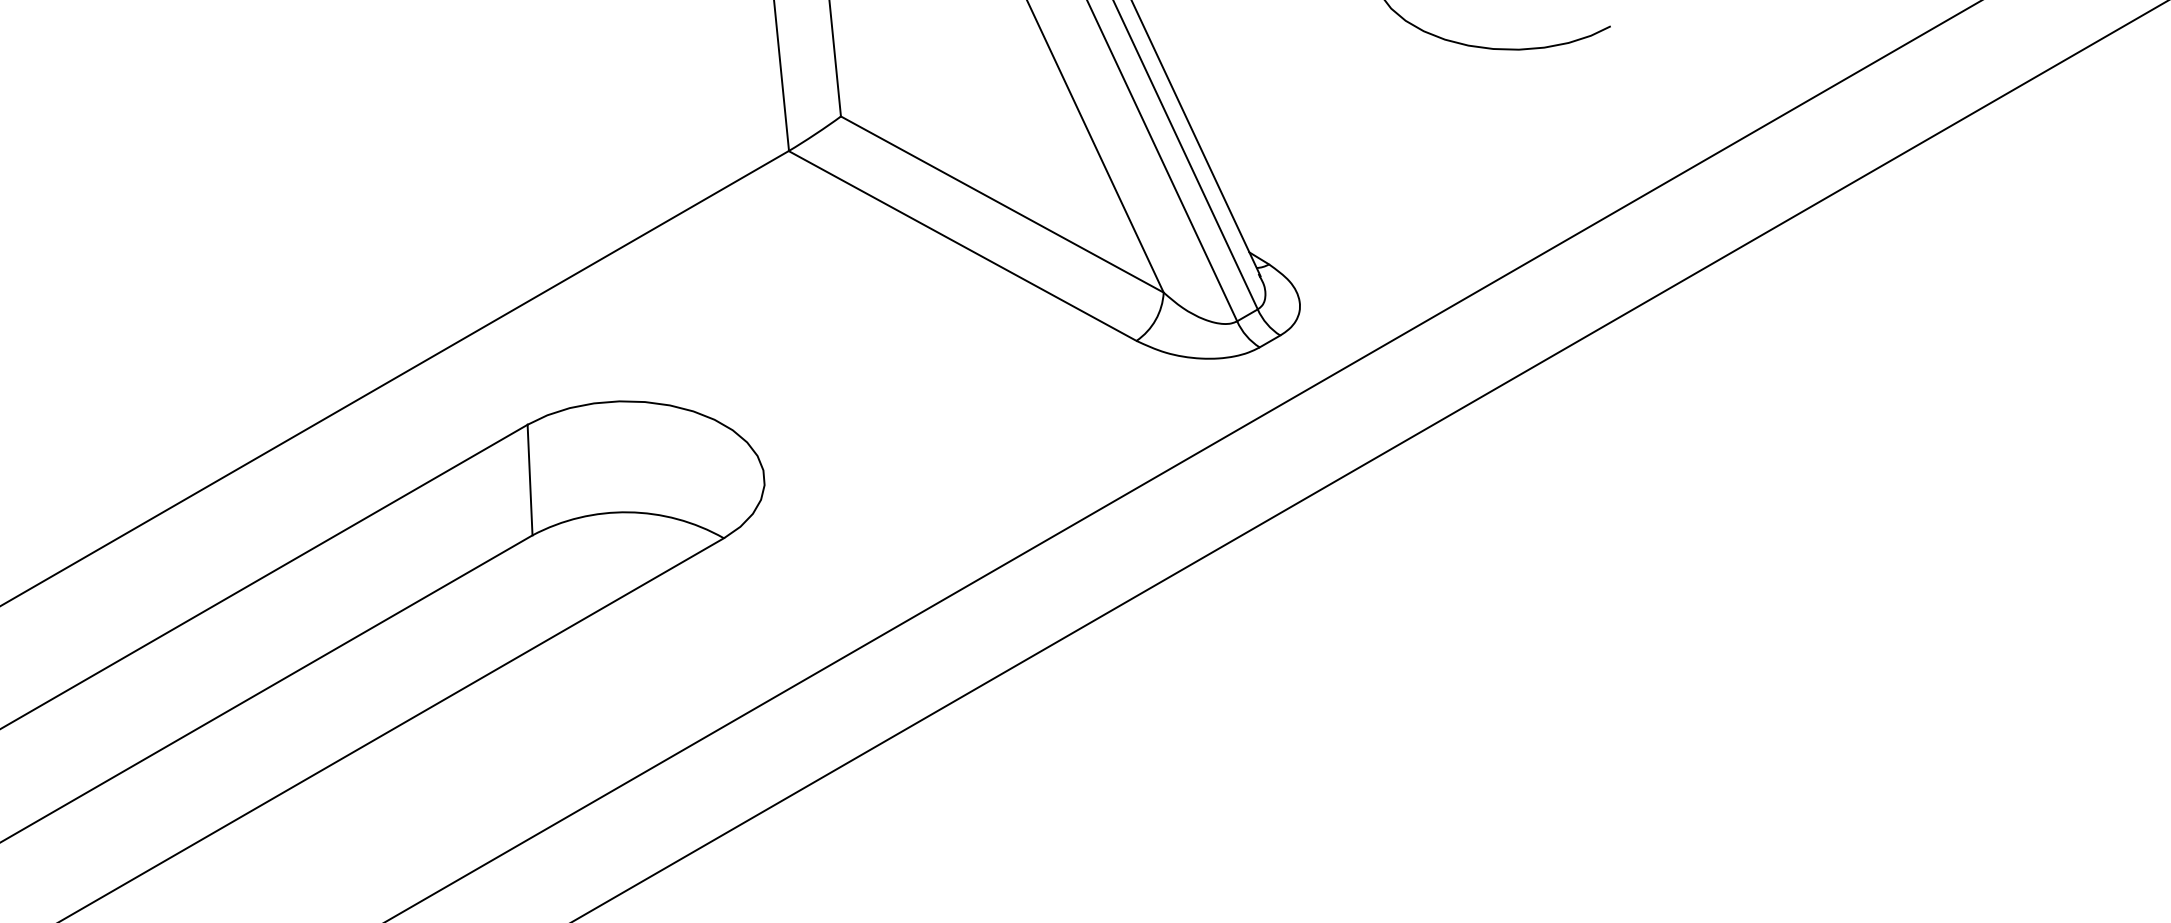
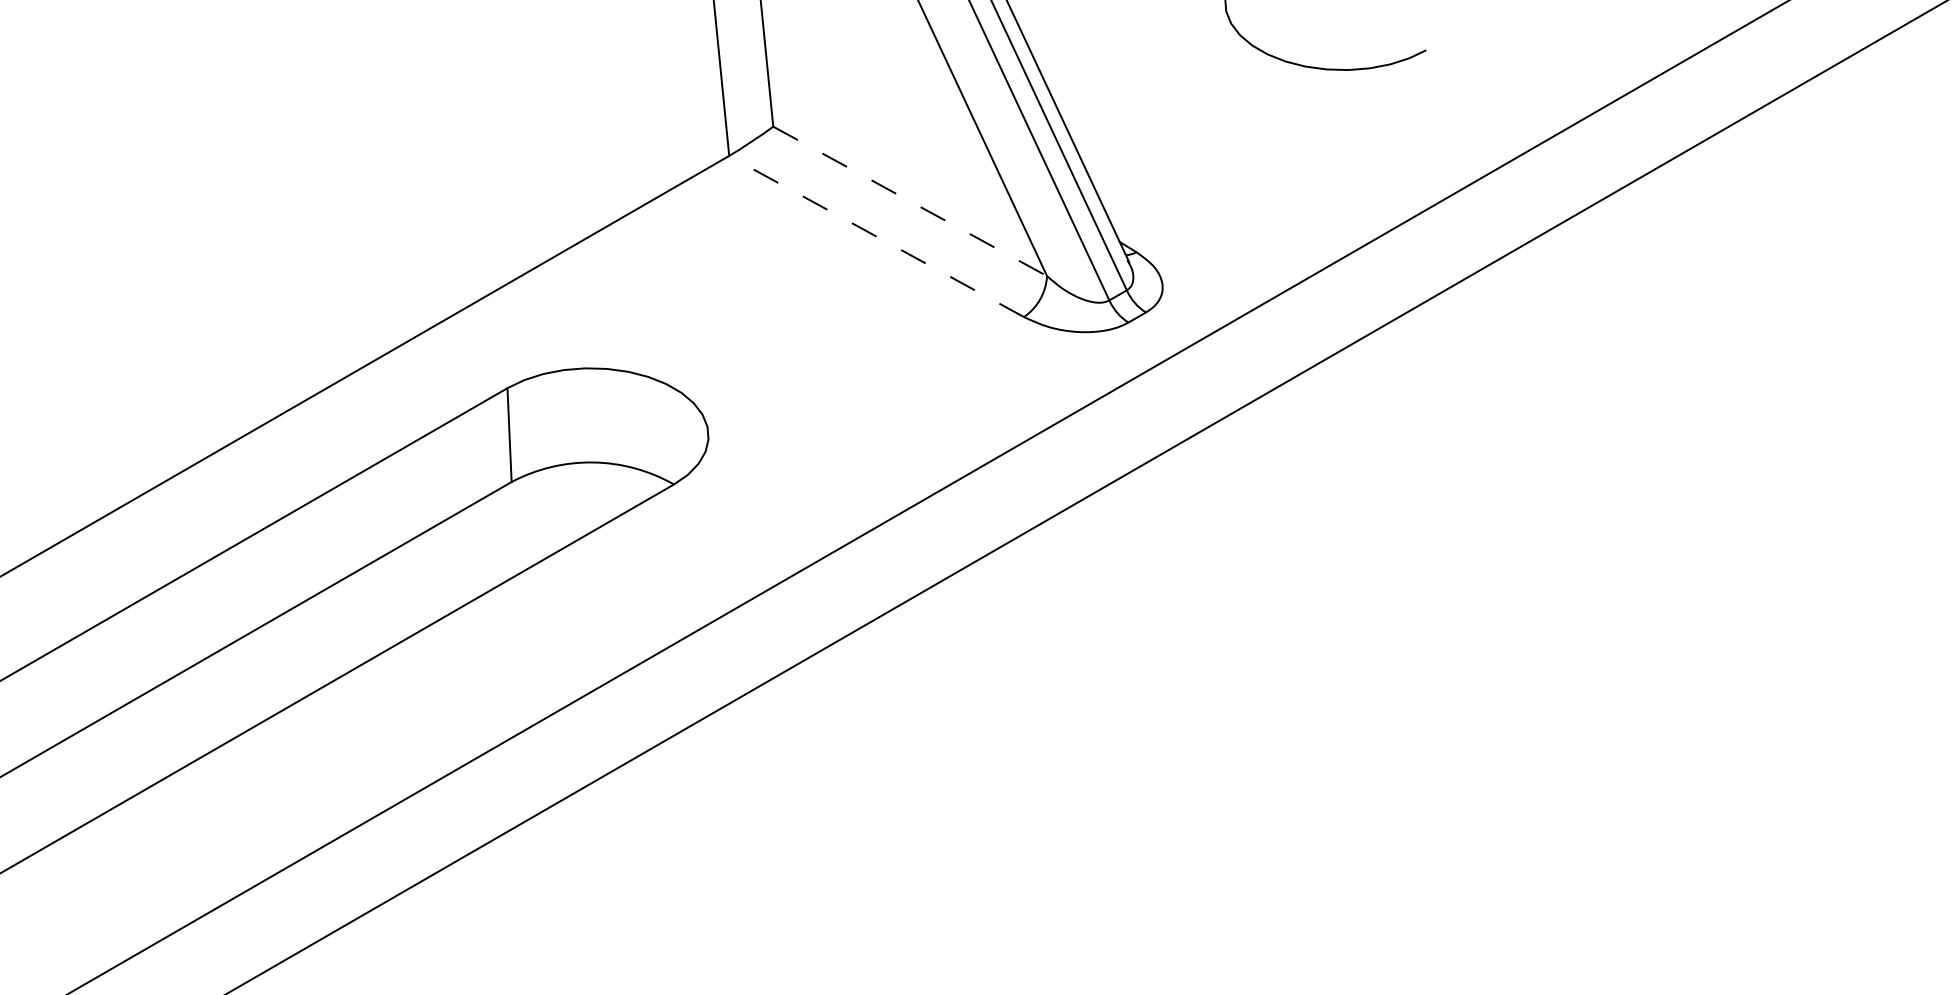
line: (1002, 204) -> (910, 201), solid -> dashed
line: (962, 245) -> (876, 236), solid -> dashed

